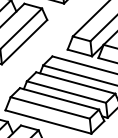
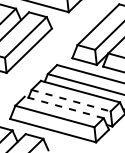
line: (66, 91) -> (71, 100), solid -> dashed
line: (59, 98) -> (64, 107), solid -> dashed

